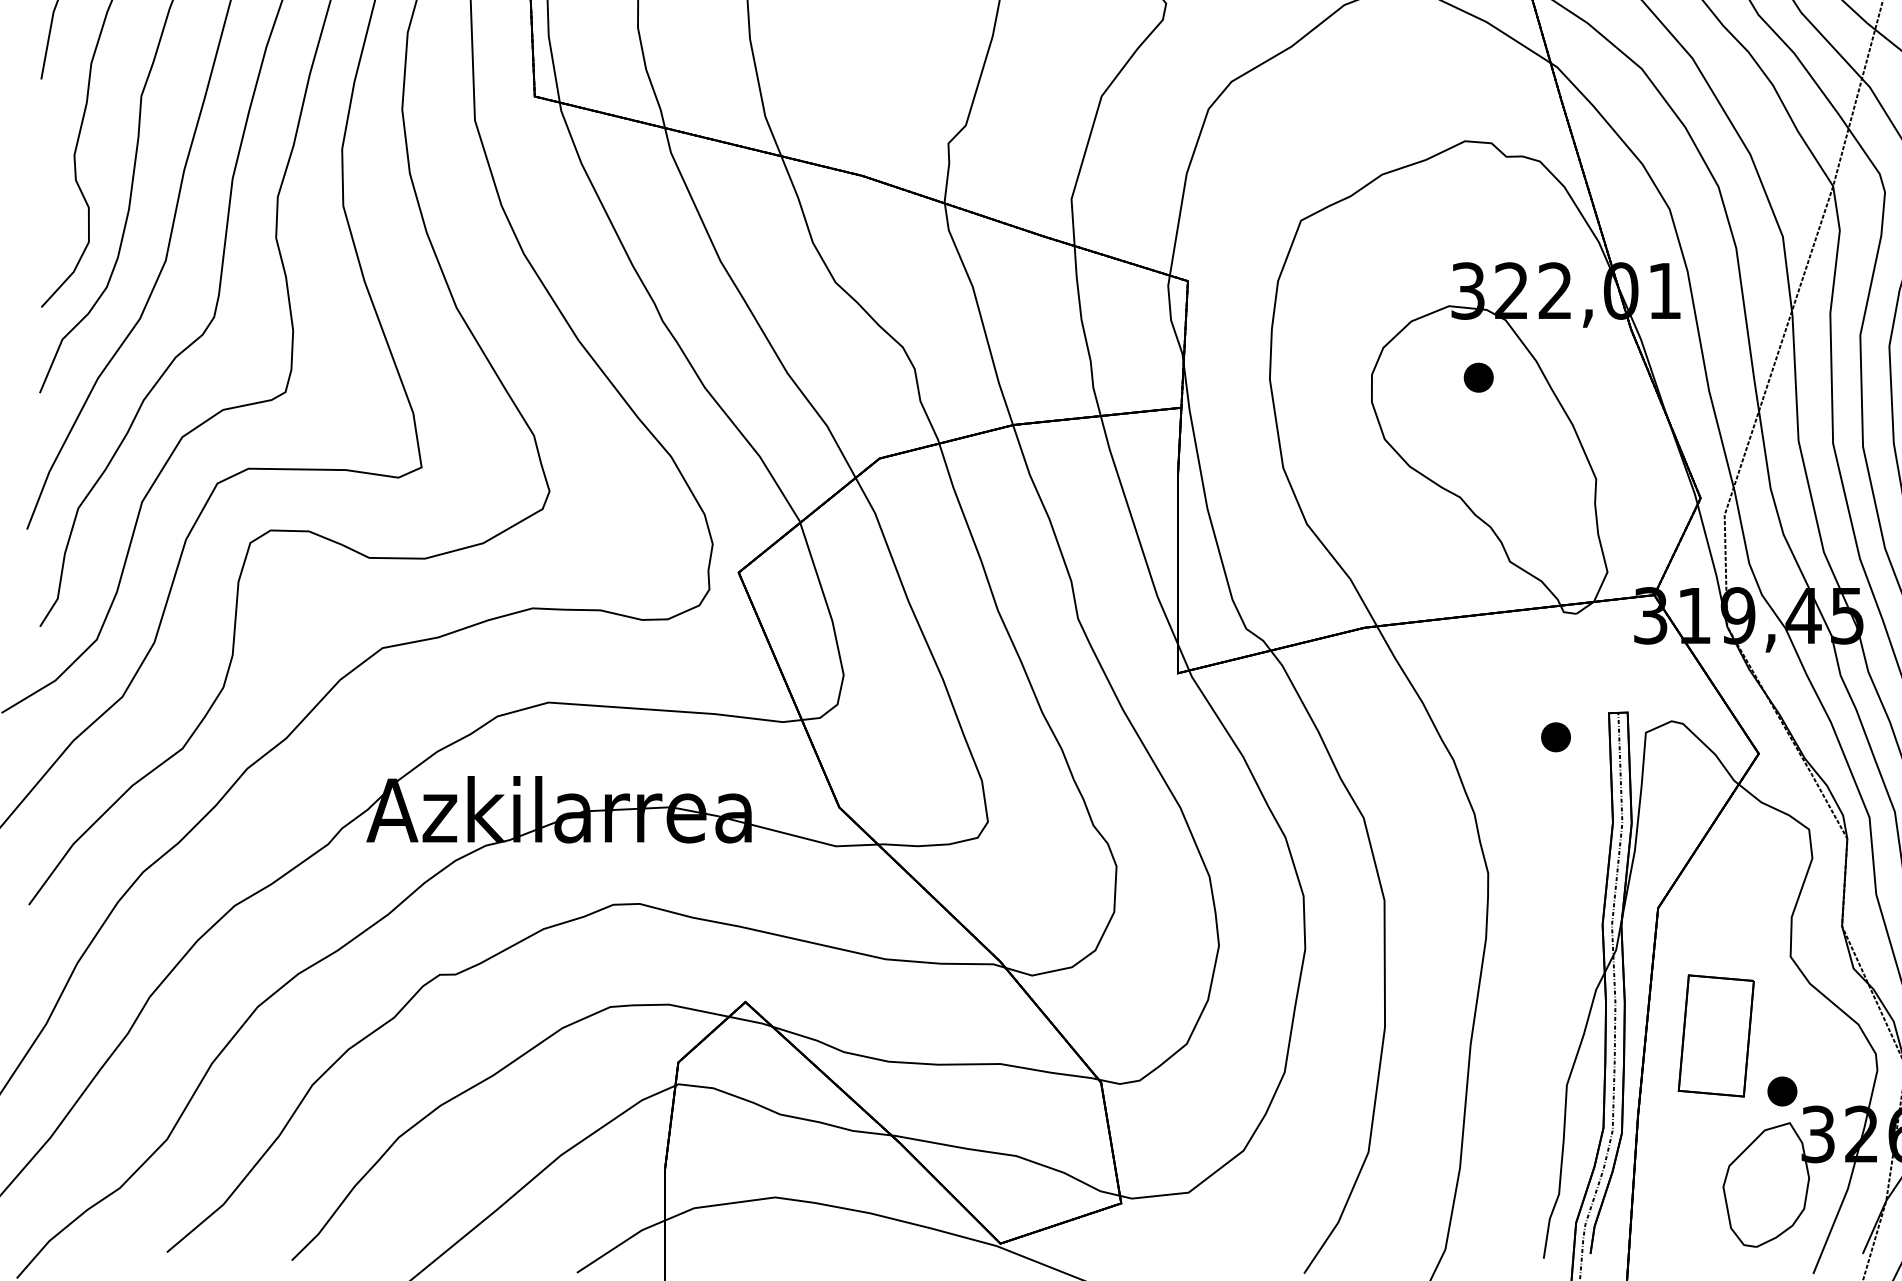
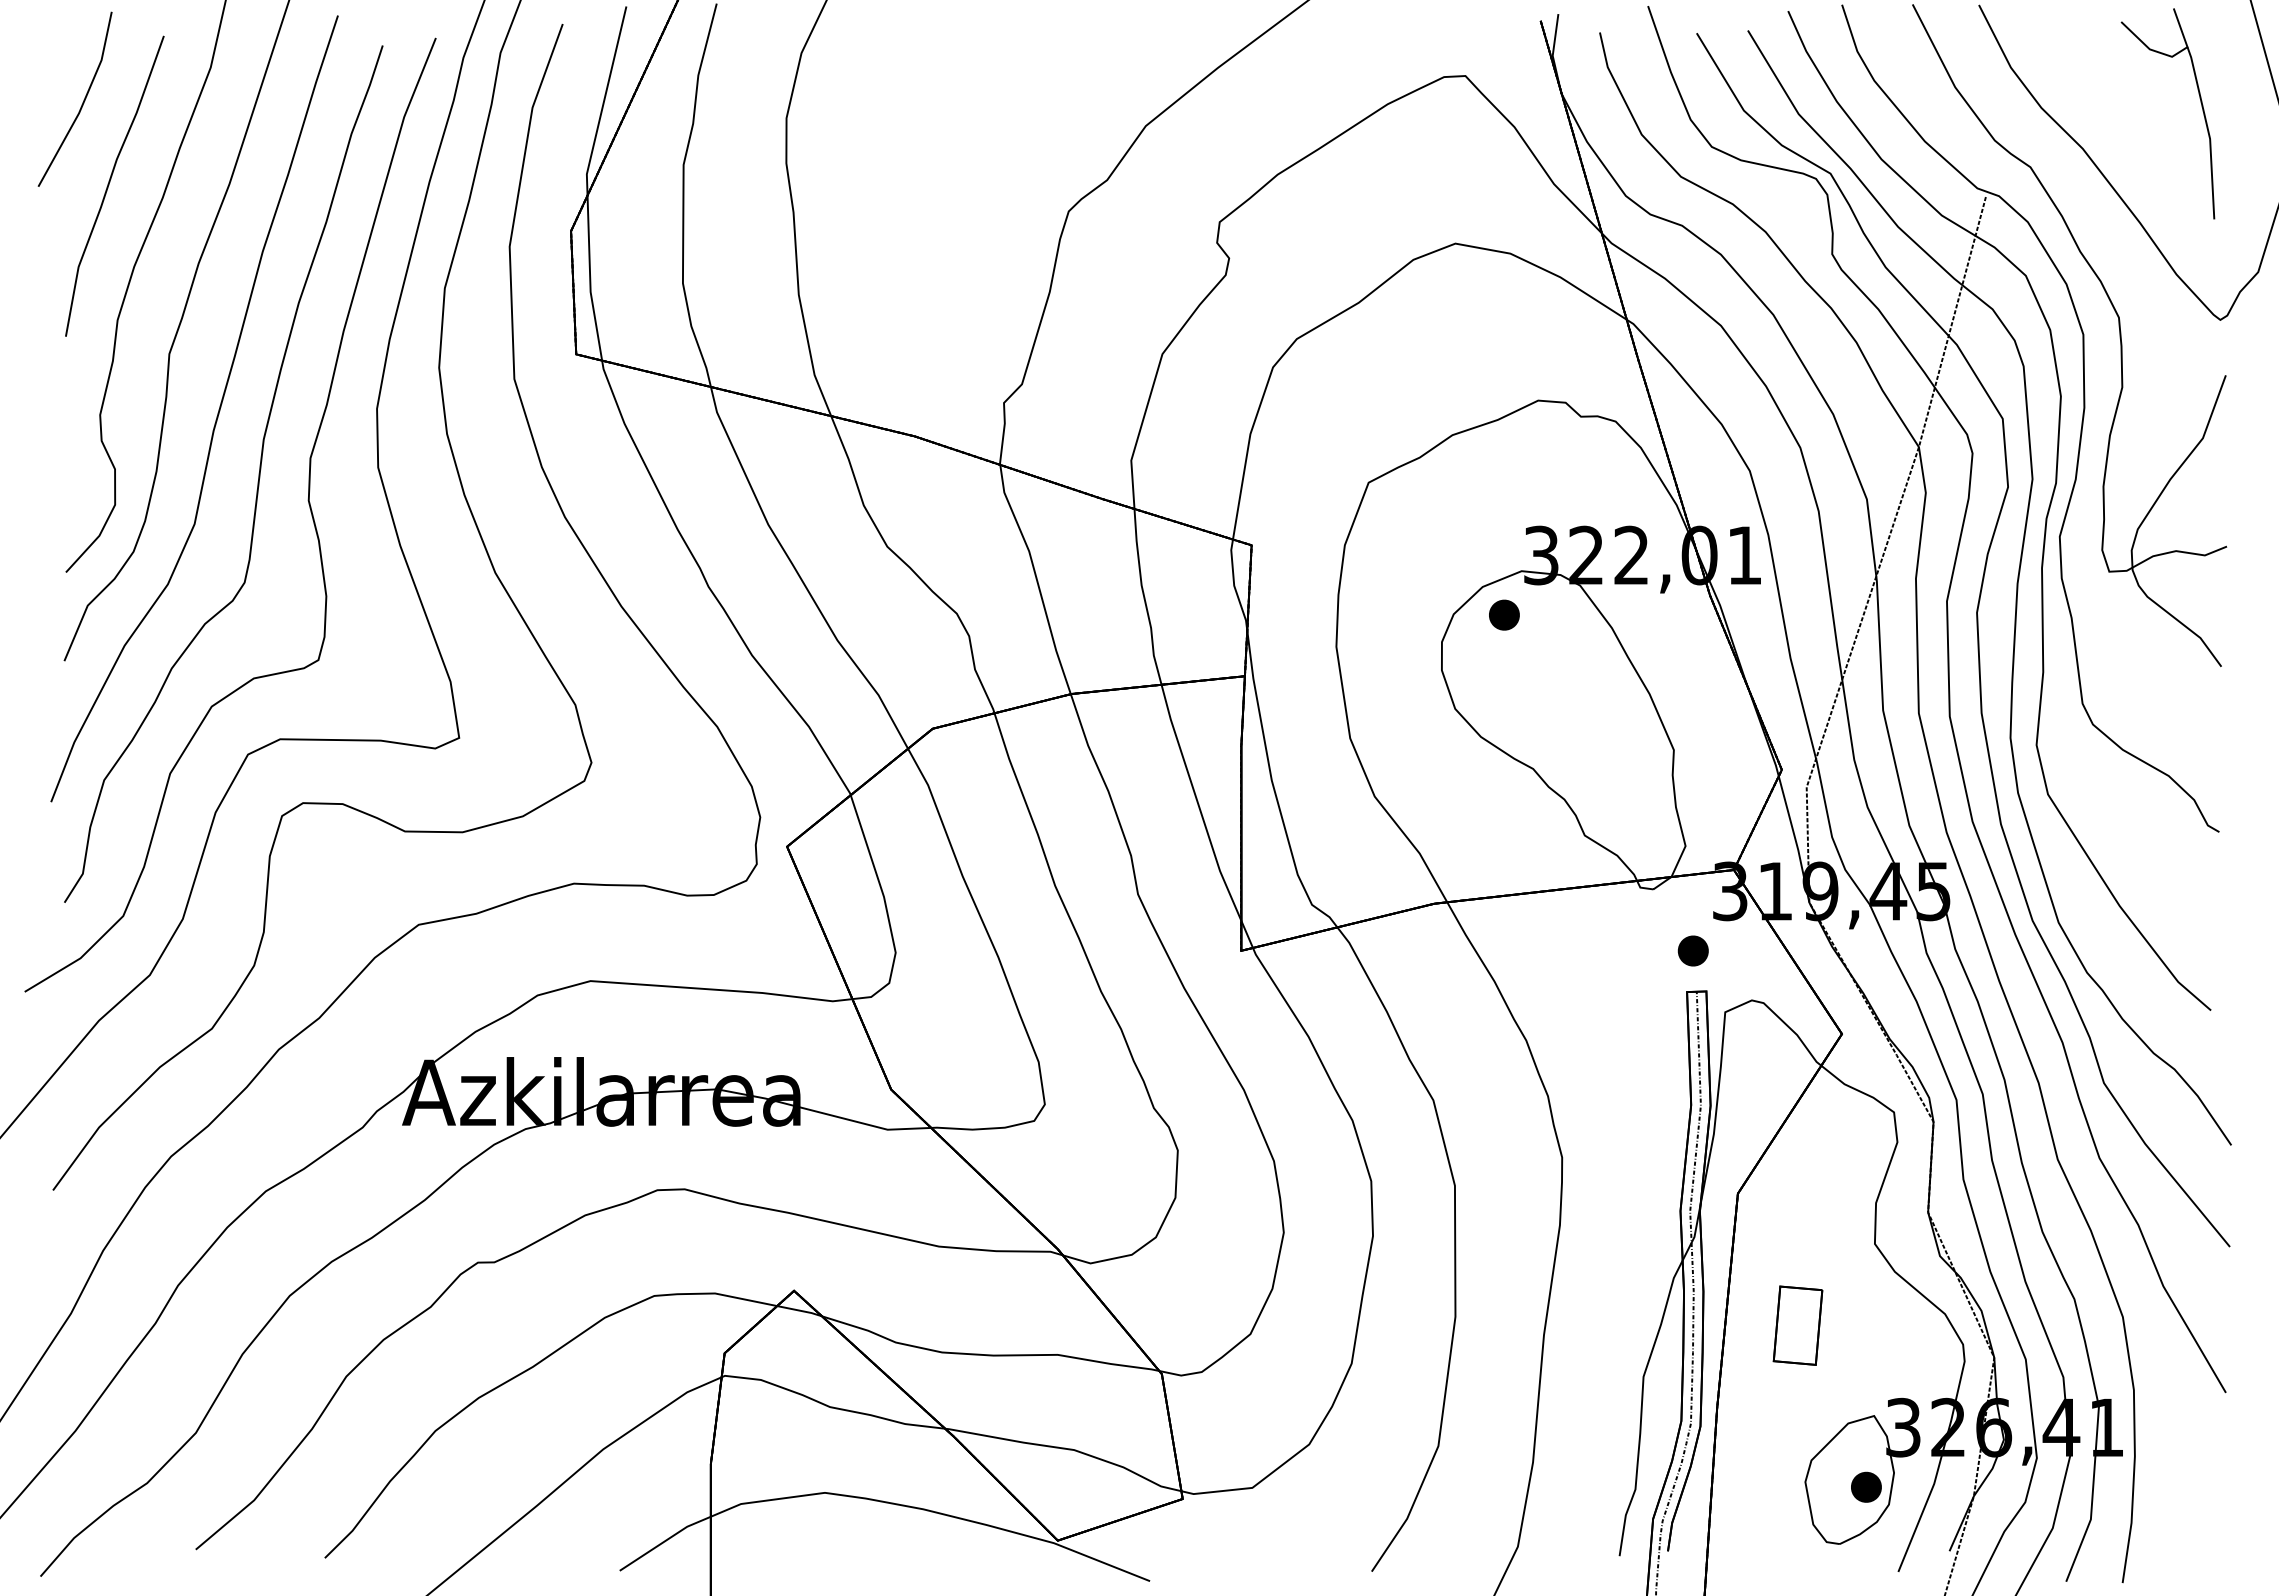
part: (1478, 377) -> (1504, 614), moved
part: (1555, 736) -> (1692, 950), moved
part: (1715, 1035) -> (1797, 1325), size x0.62
part: (1782, 1090) -> (1866, 1486), moved

